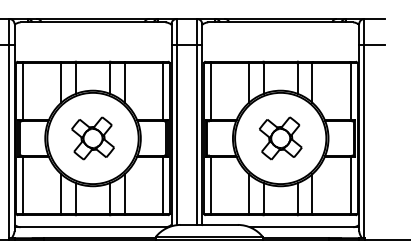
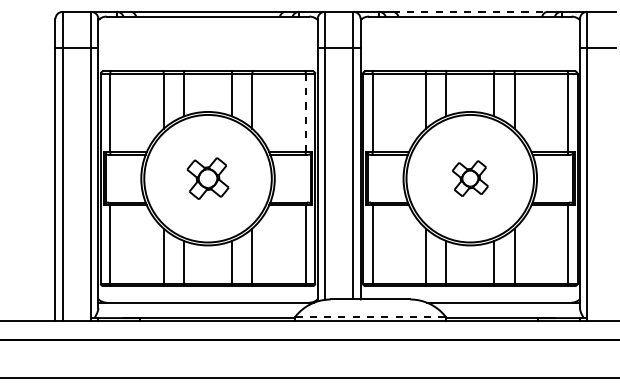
line: (280, 18) -> (470, 11), solid -> dashed
line: (162, 91) -> (305, 113), solid -> dashed
part: (92, 138) -> (207, 178), size x0.7
part: (280, 138) -> (470, 178), size x0.6
line: (209, 237) -> (370, 316), solid -> dashed

